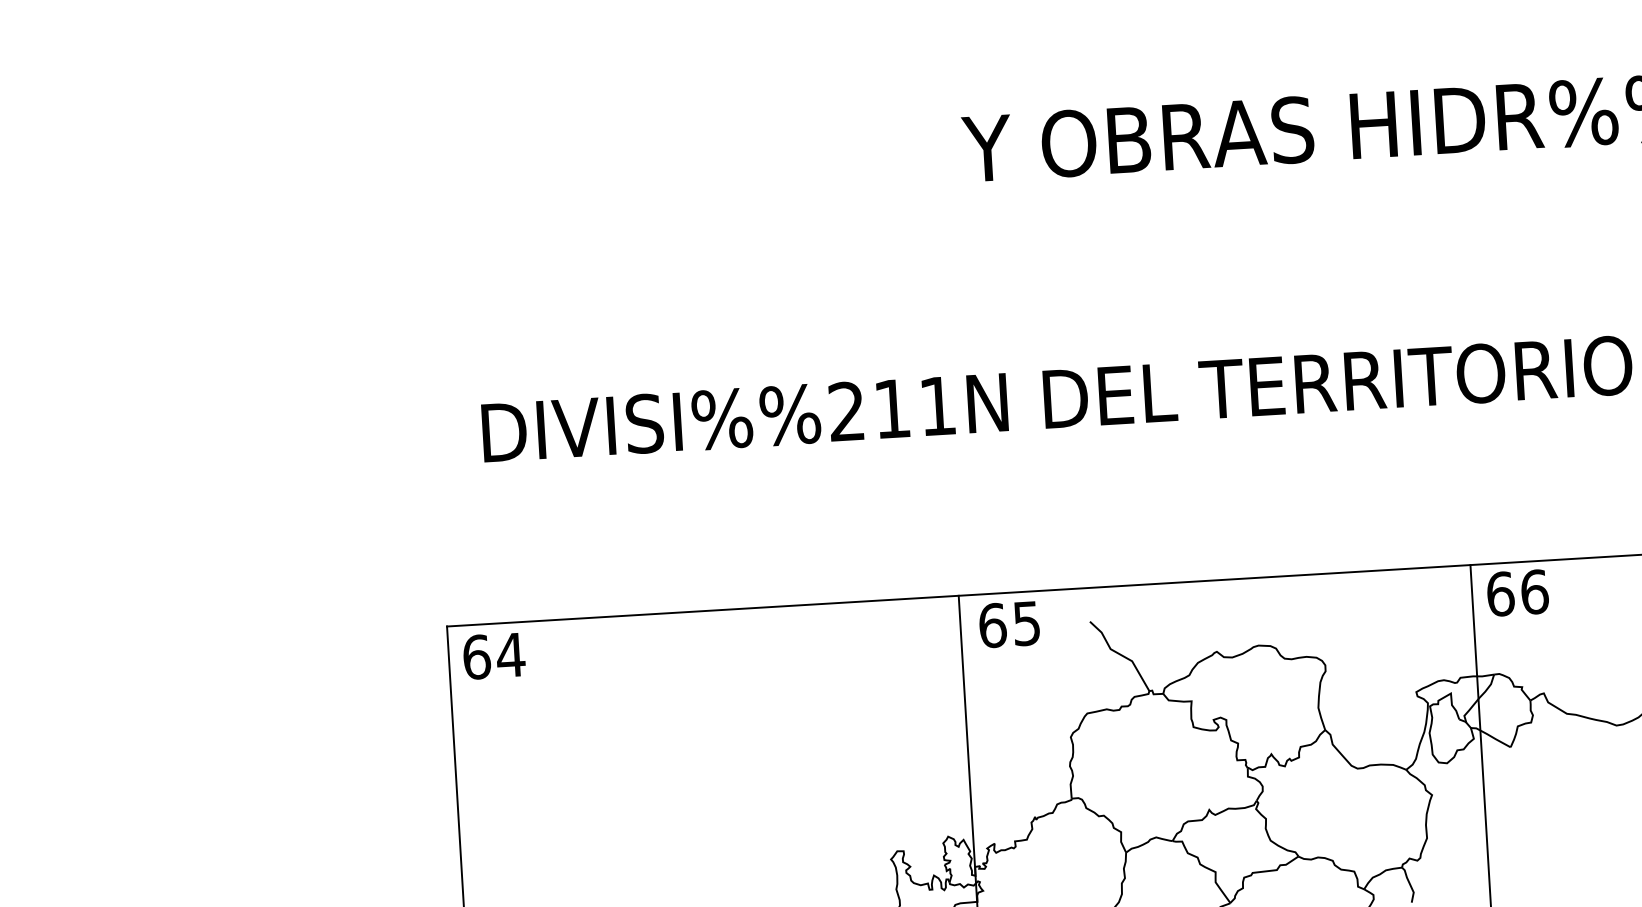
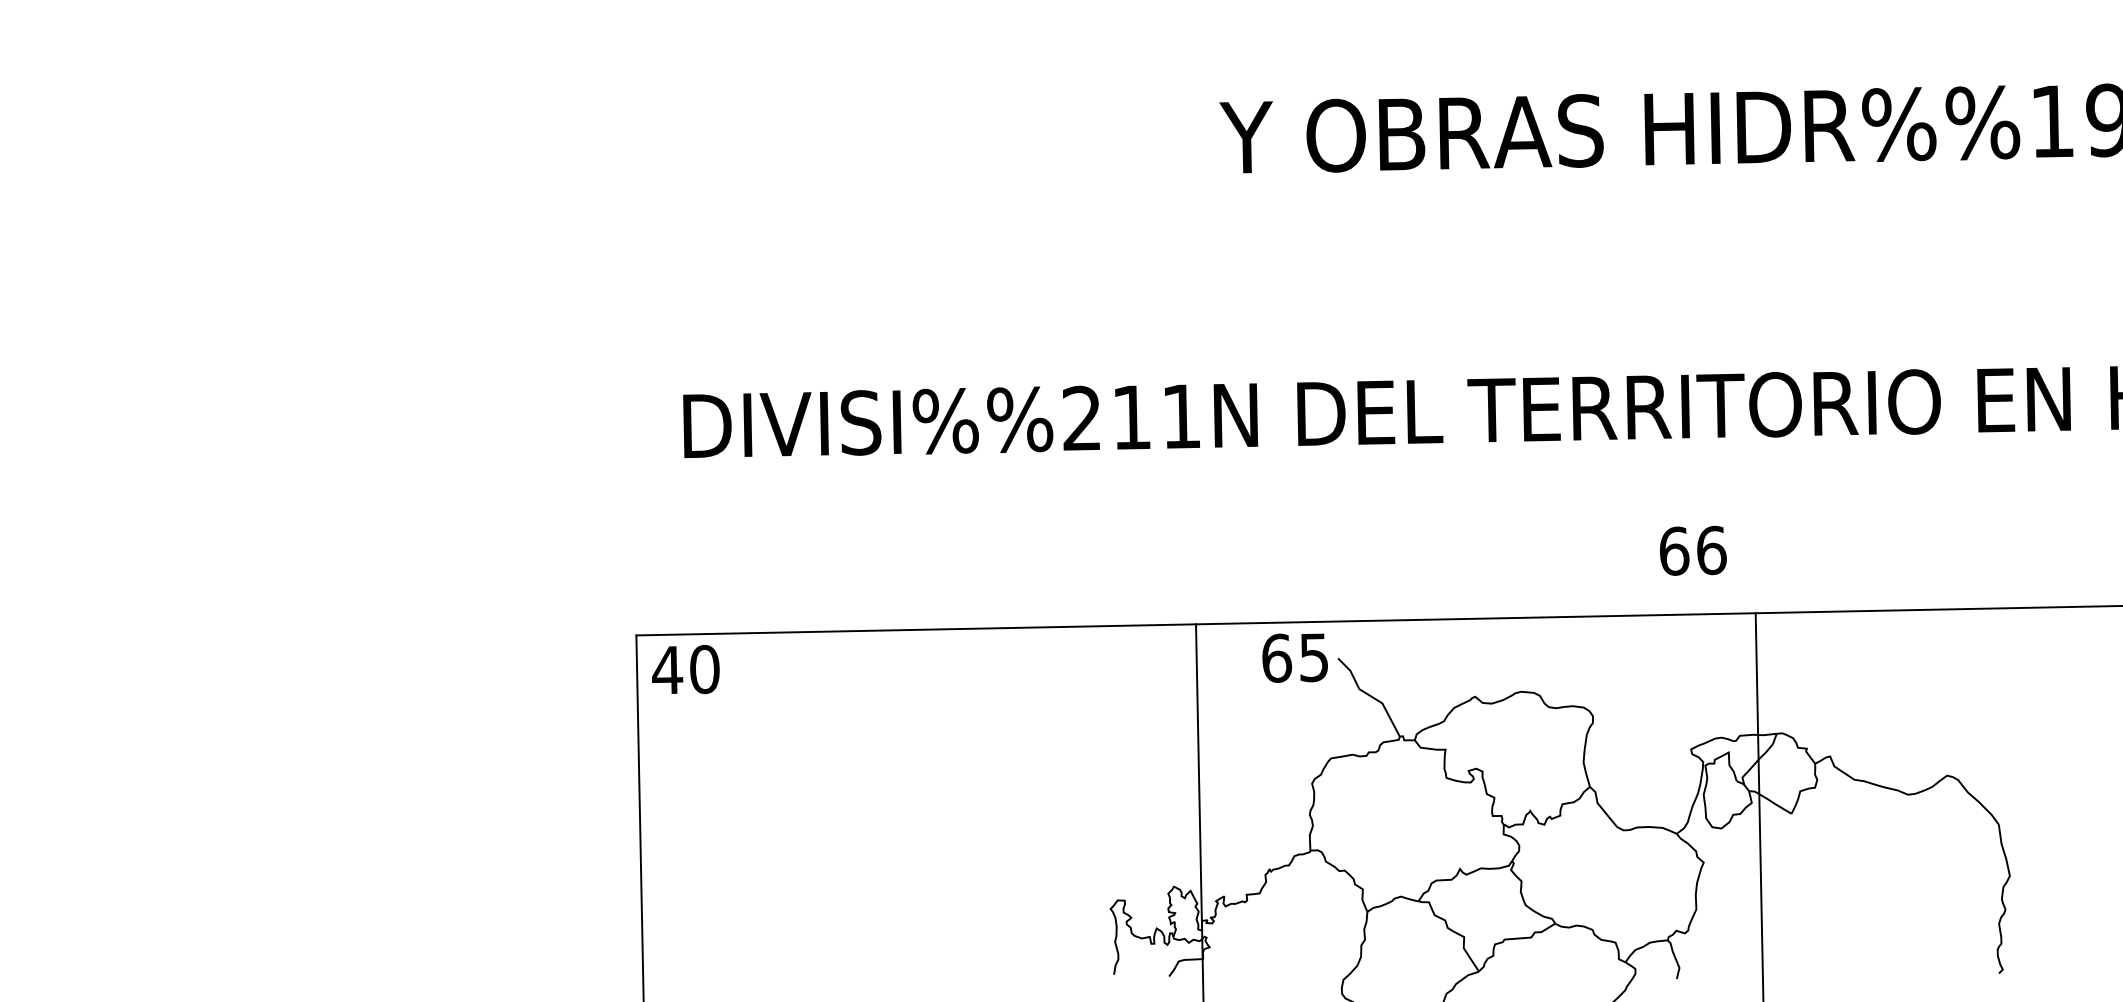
text: (1518, 592) -> (1693, 550), moved
text: (1008, 624) -> (1294, 657), moved
text: (494, 655) -> (686, 669), 64 -> 40

